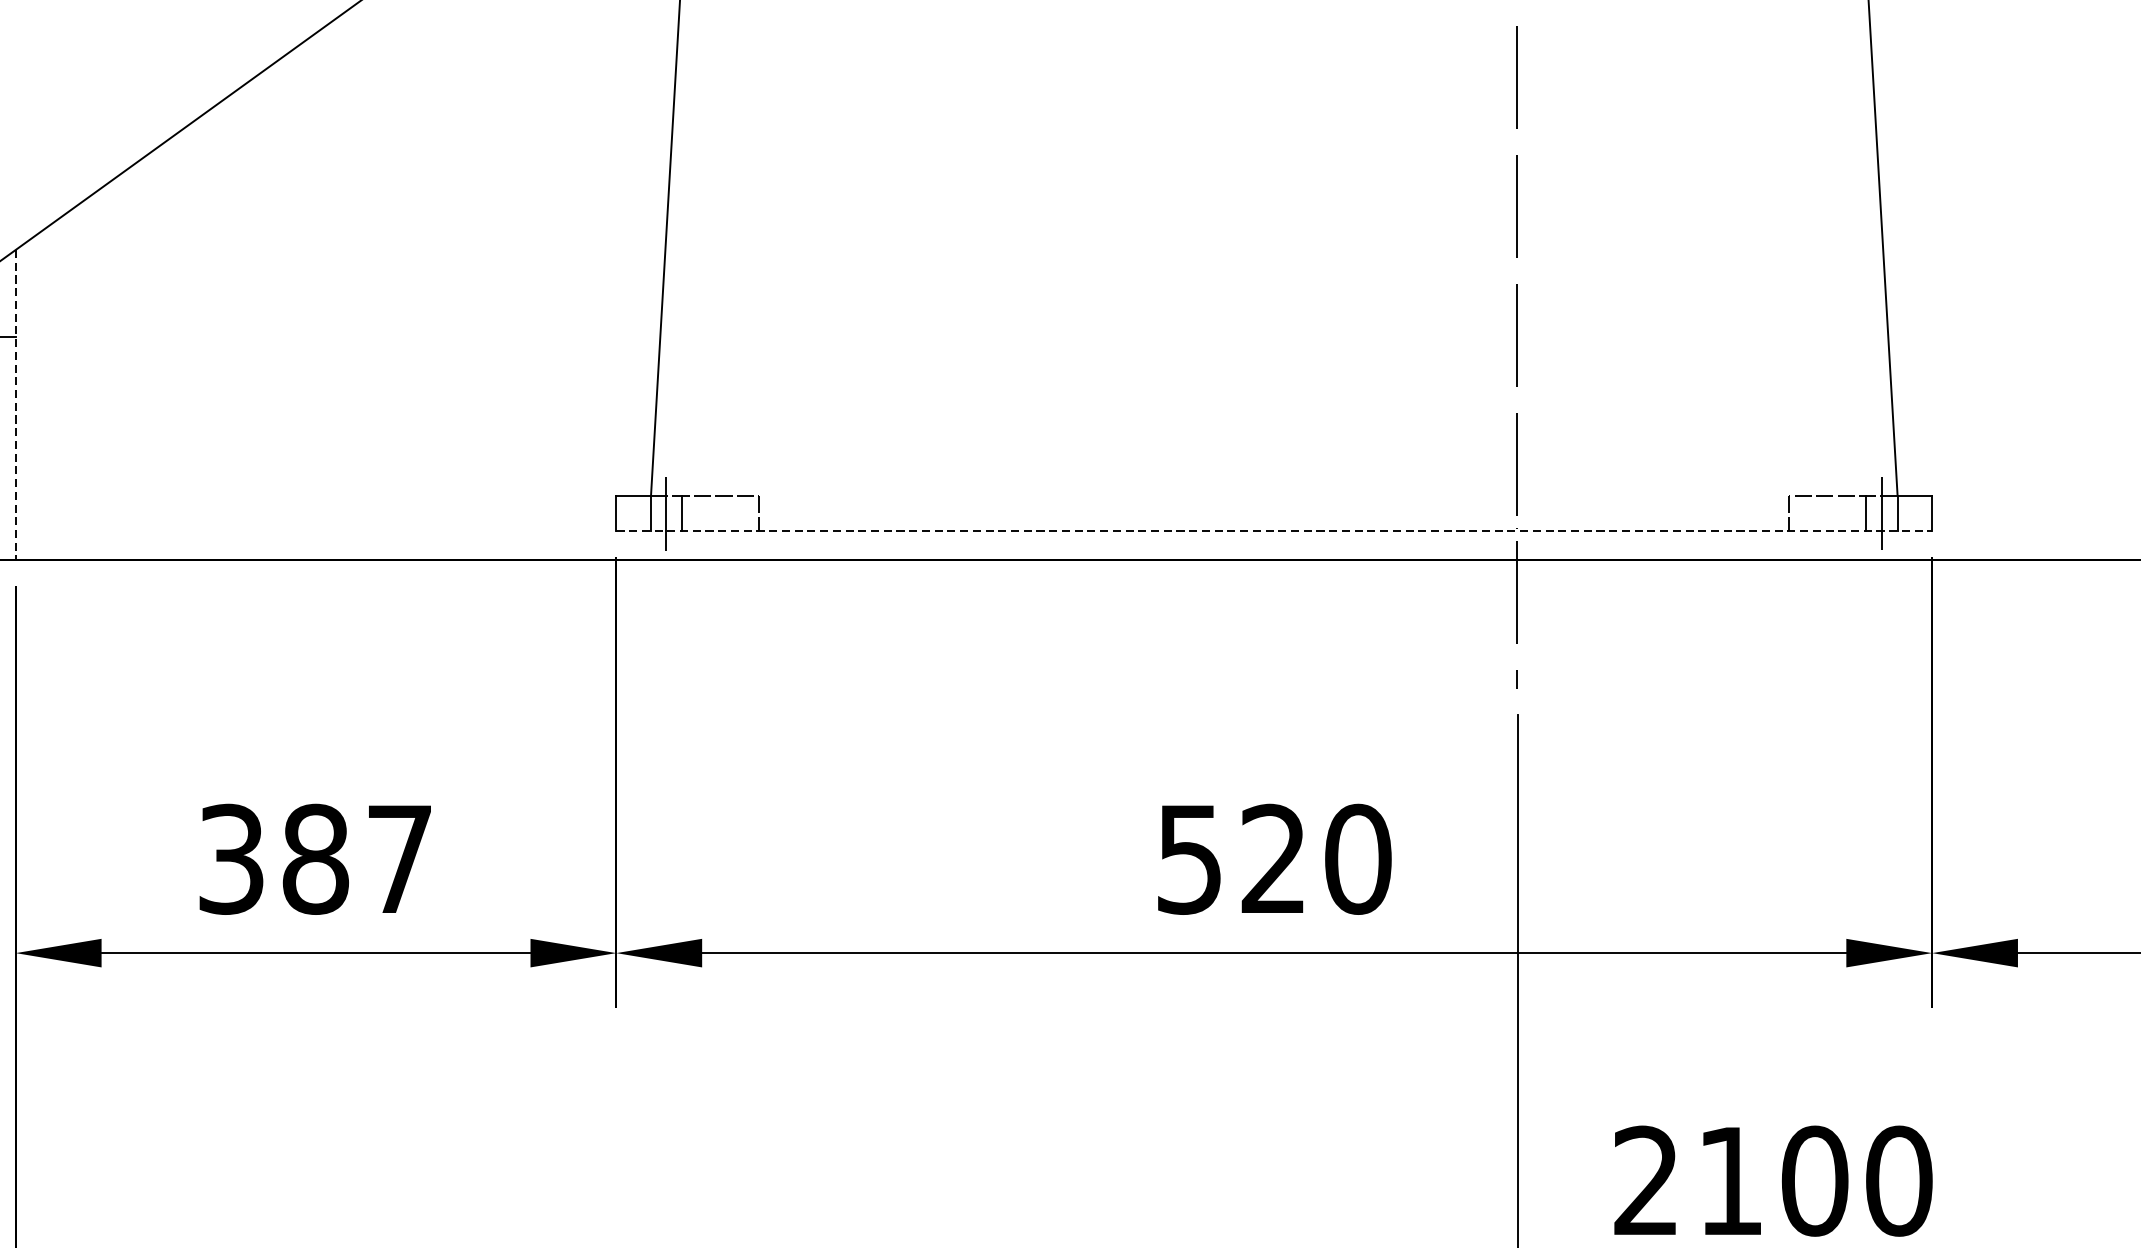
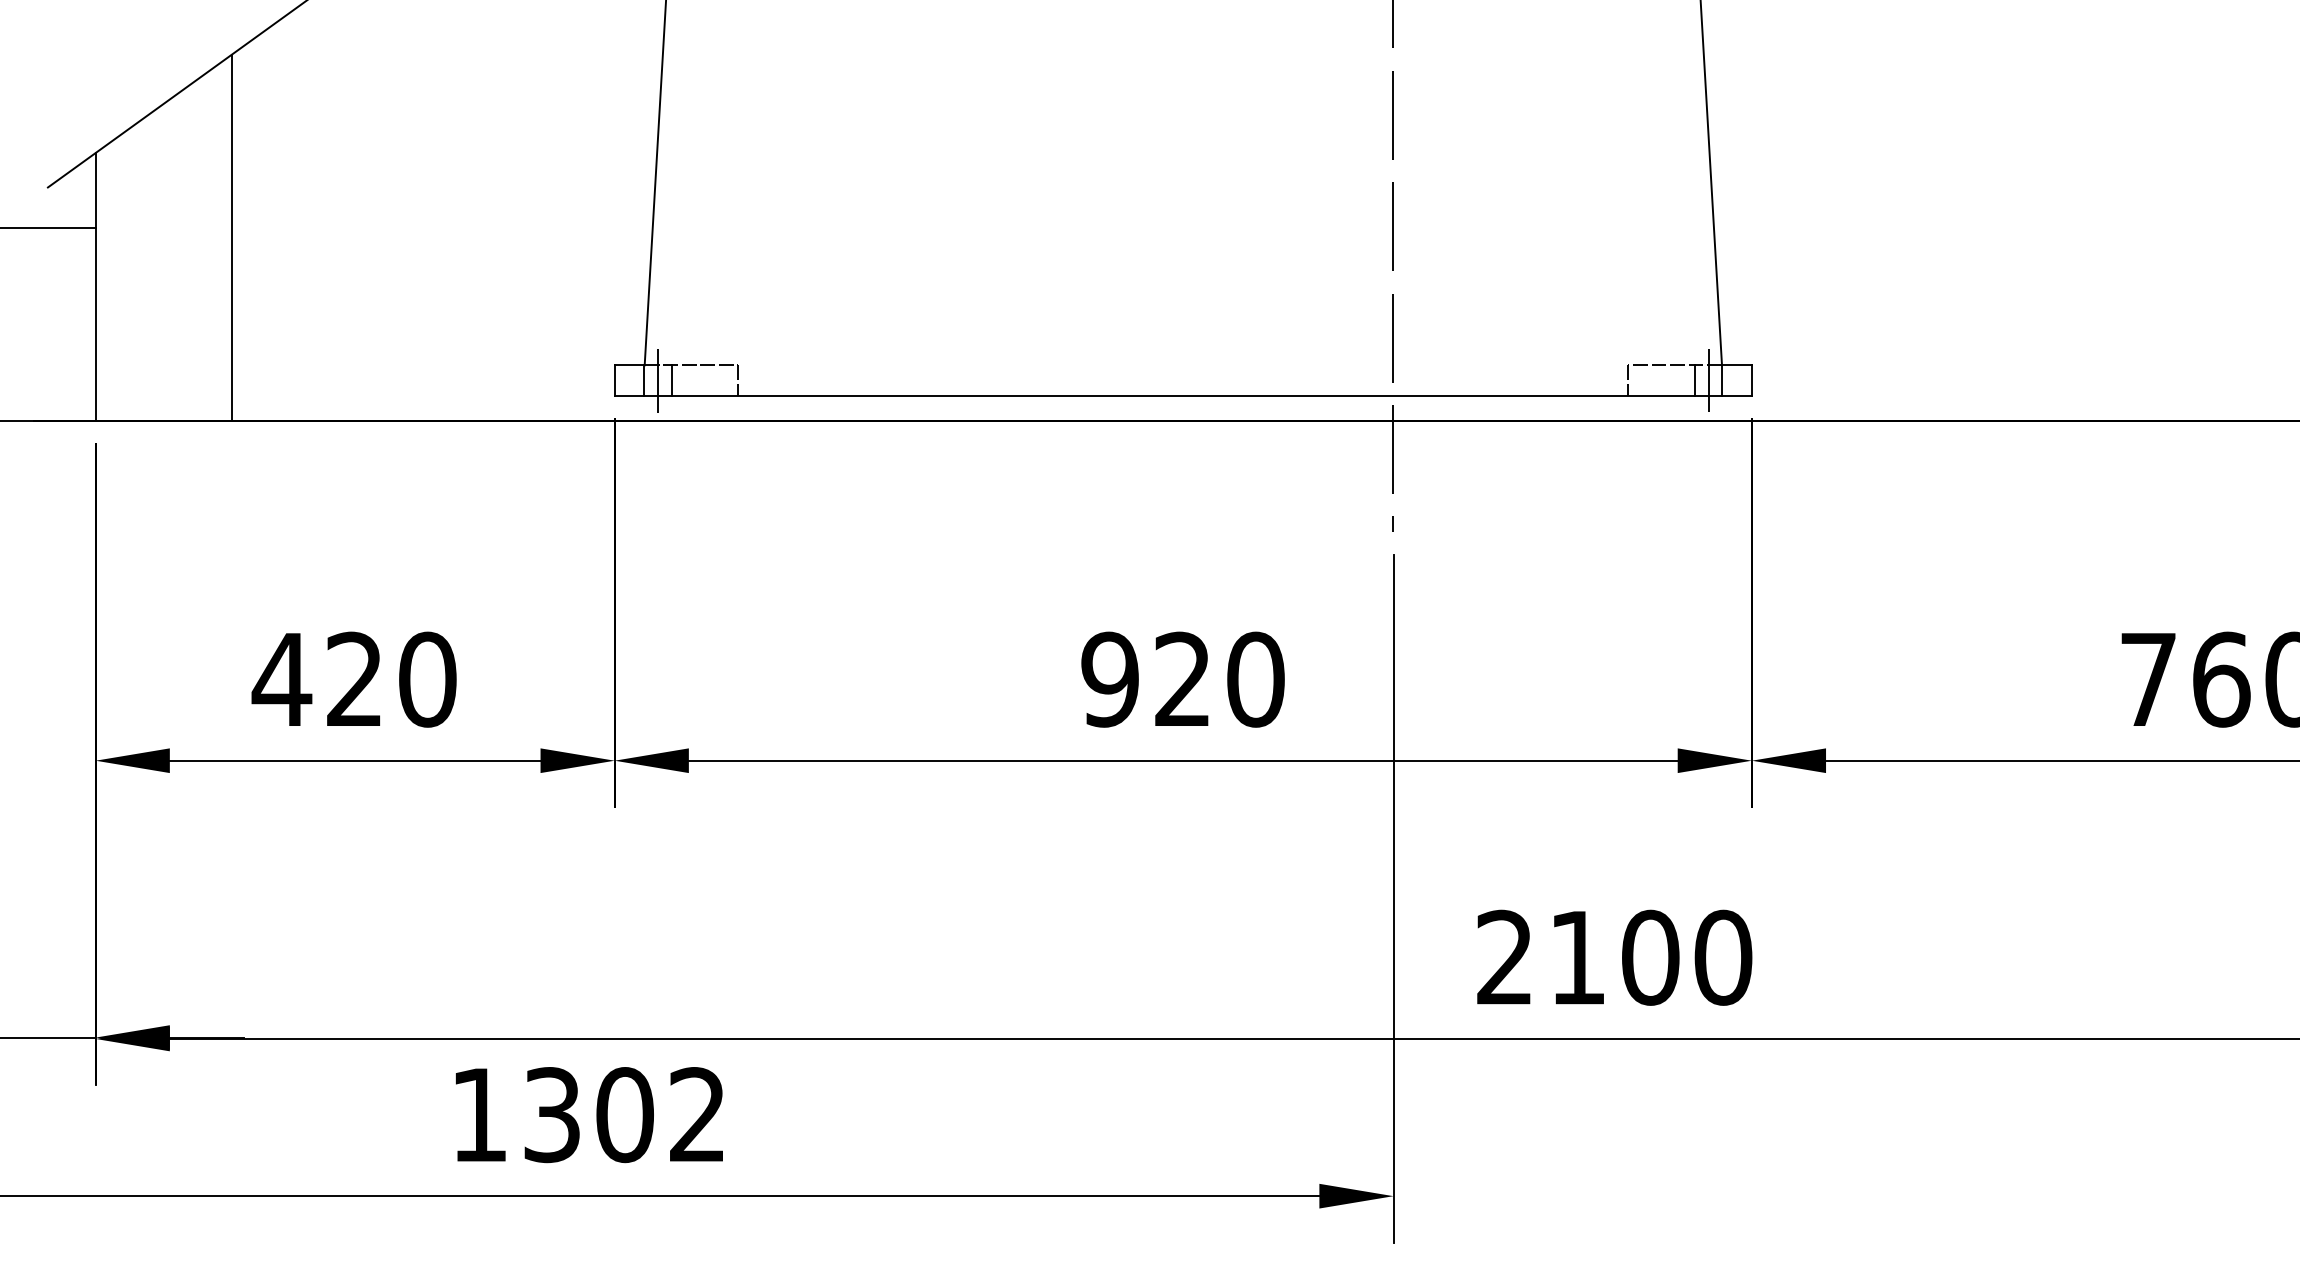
line: (172, 347) -> (231, 237), added
line: (15, 405) -> (95, 287), dashed -> solid
line: (1274, 531) -> (1183, 396), dashed -> solid
text: (314, 859) -> (353, 679), 387 -> 420
text: (1188, 859) -> (1109, 679), 520 -> 920

